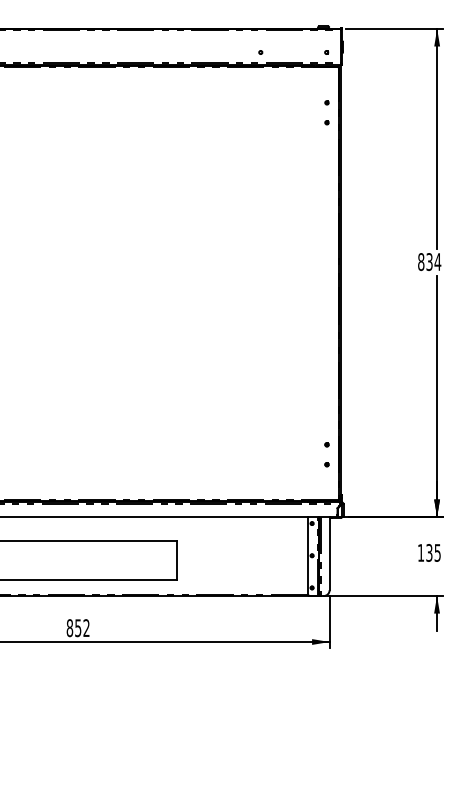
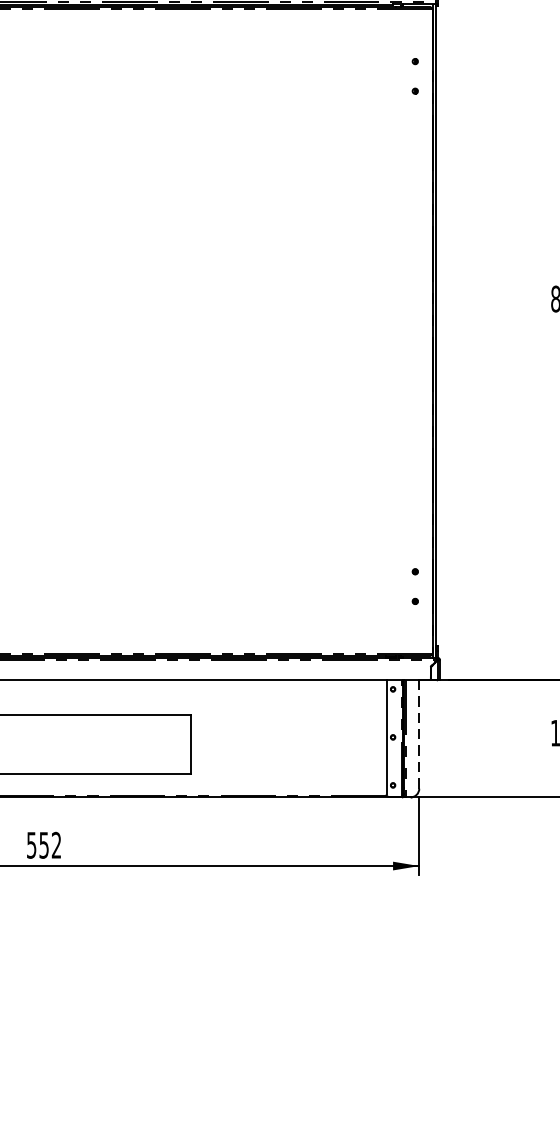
line: (329, 553) -> (419, 733), solid -> dashed
text: (69, 628) -> (31, 845), 852 -> 552

